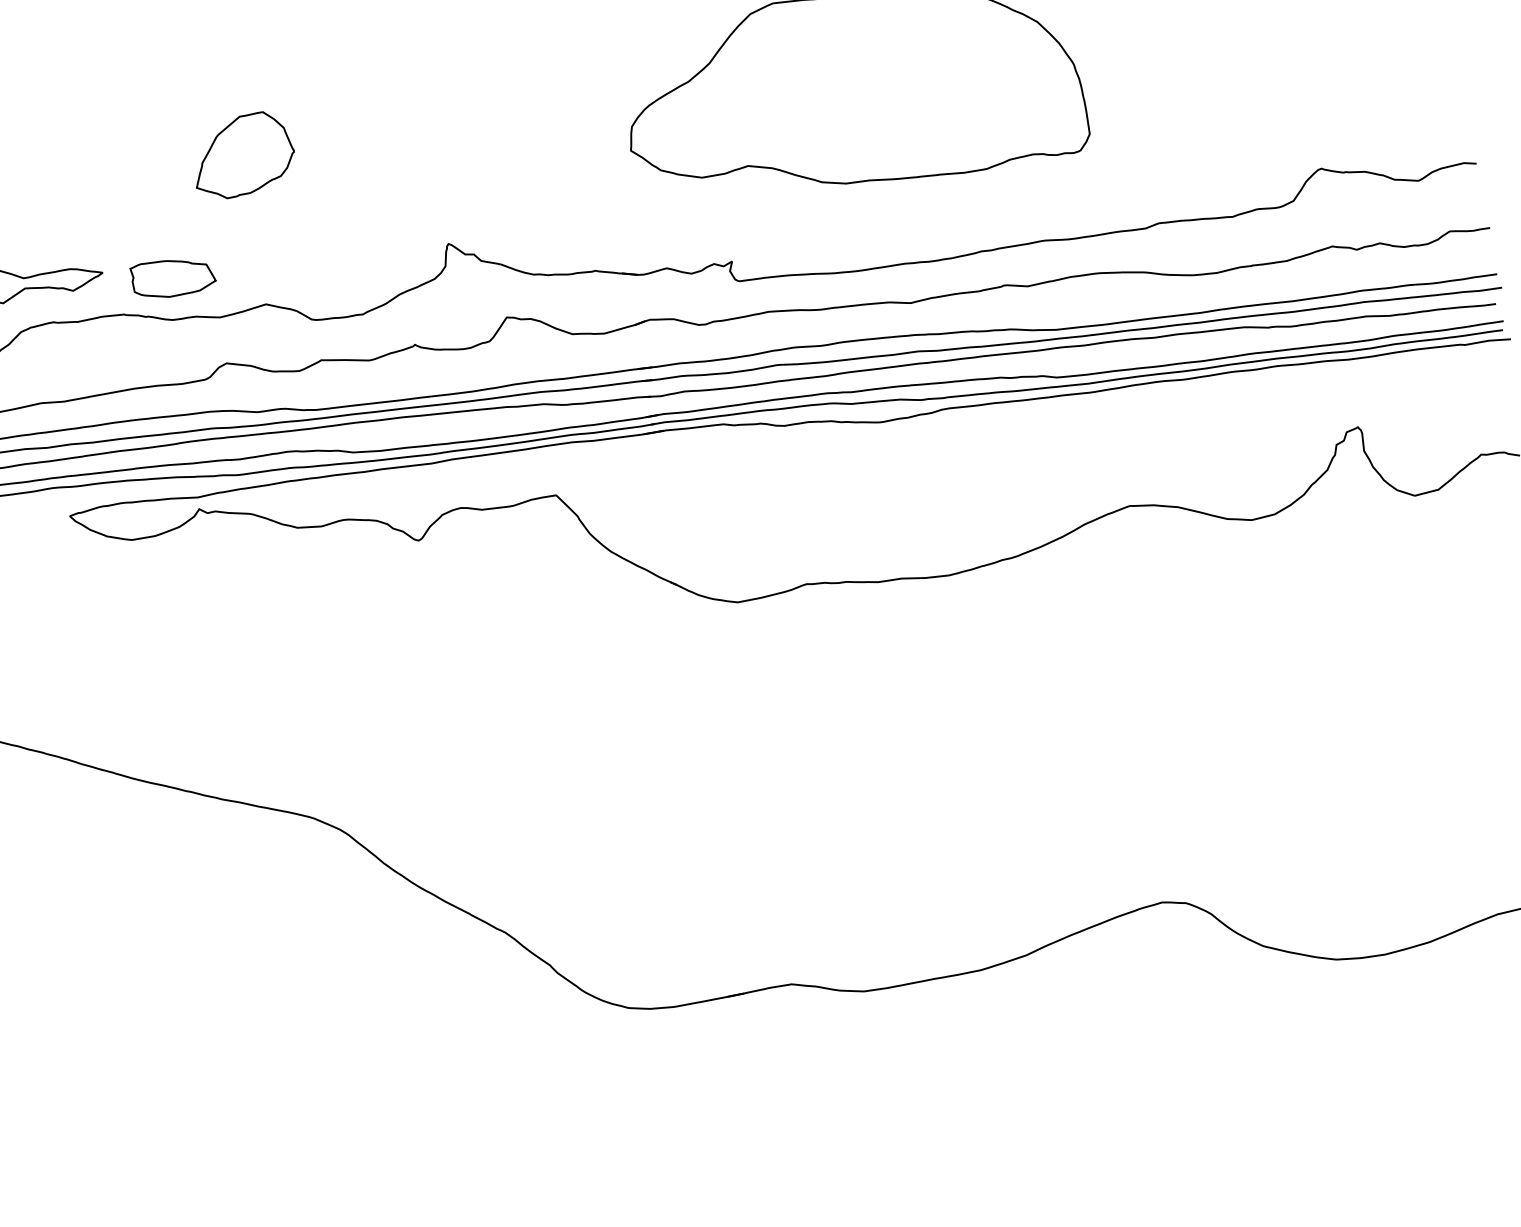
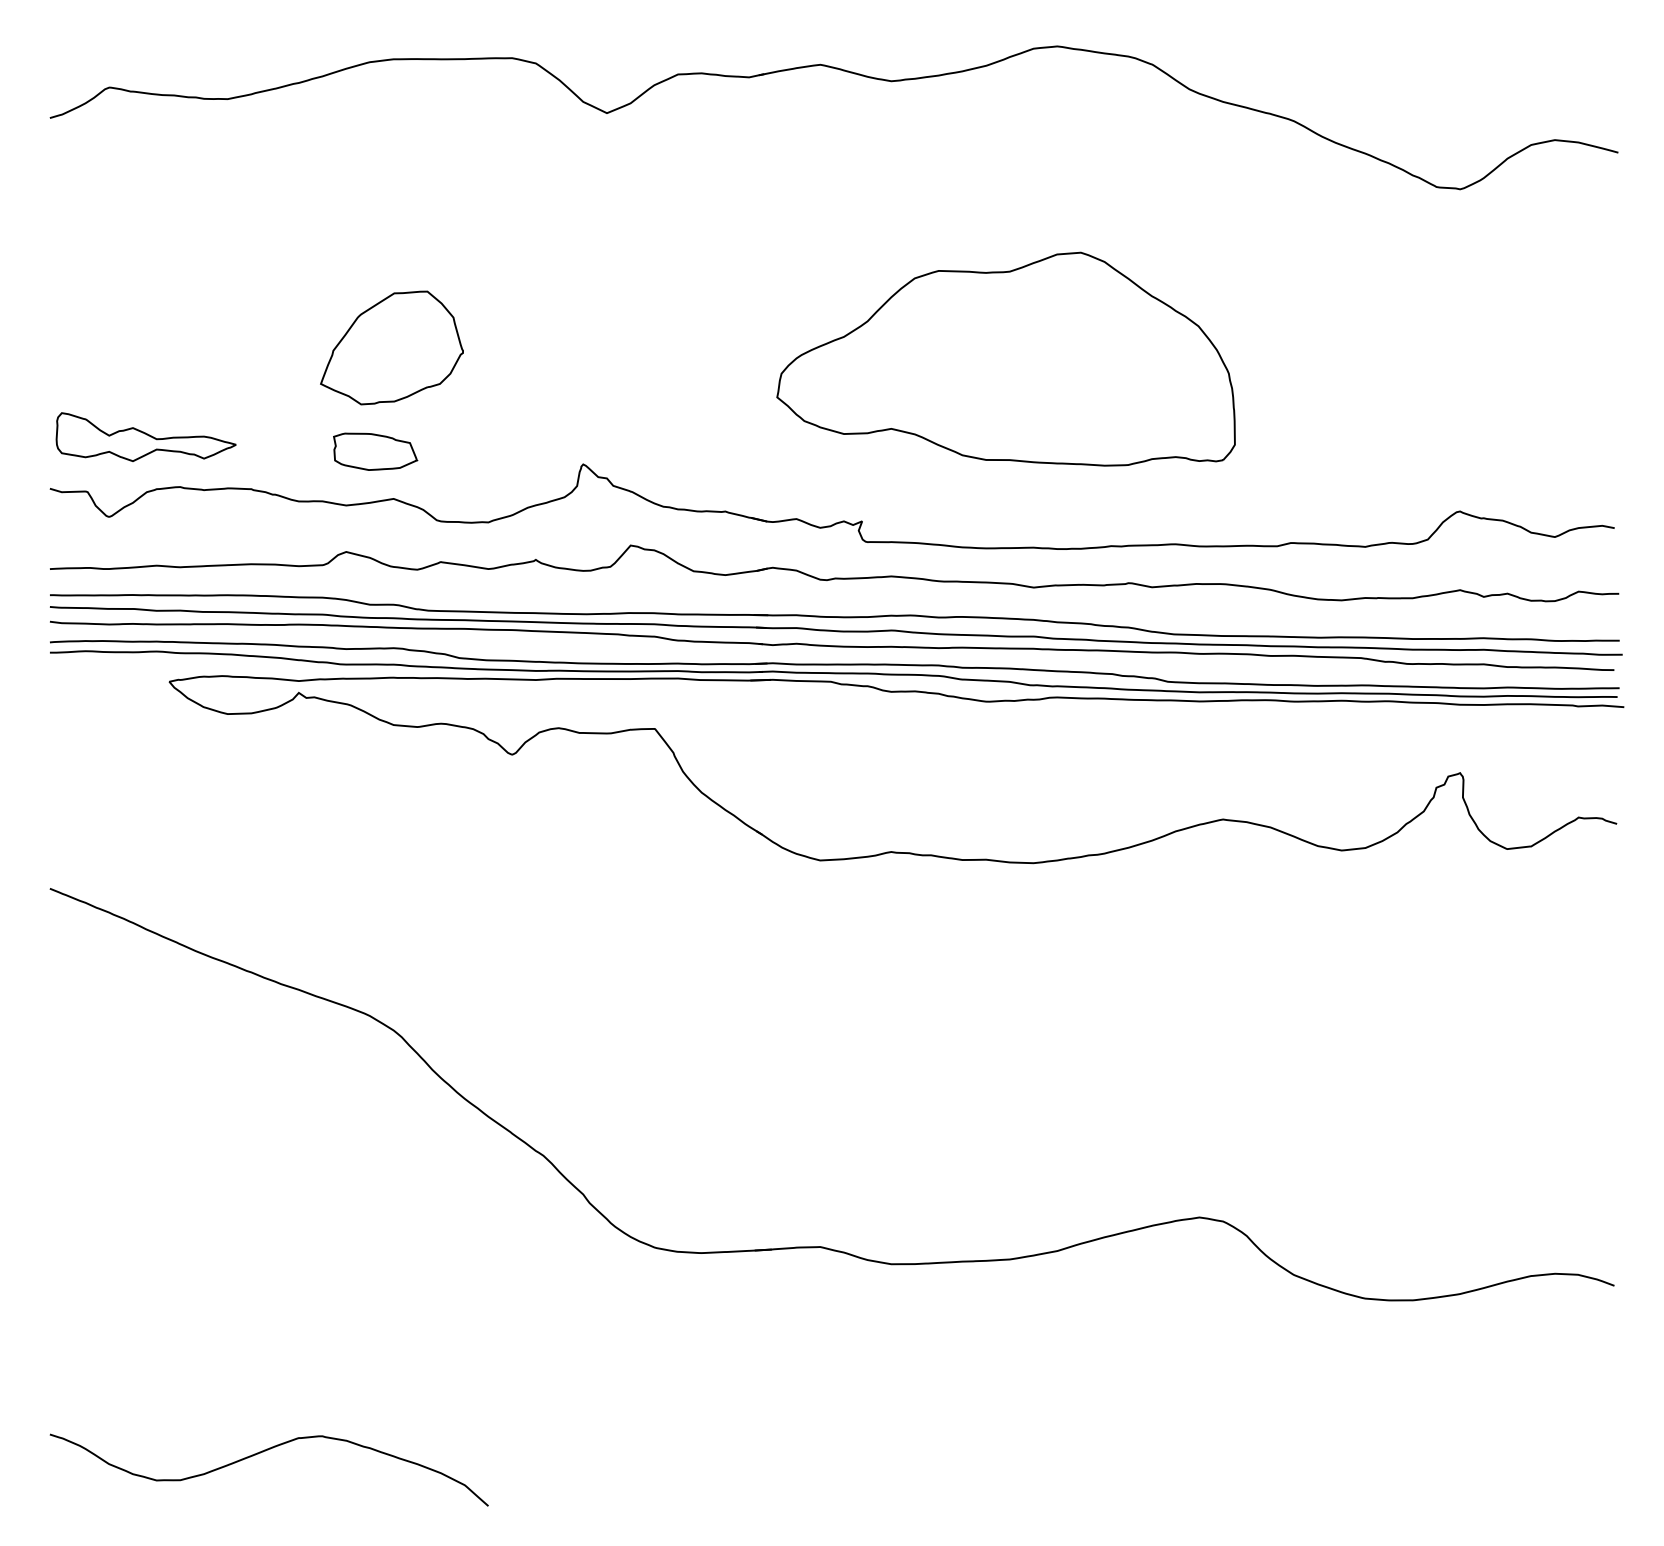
part: (242, 155) -> (391, 347), size x1.4
part: (173, 277) -> (375, 451), moved

